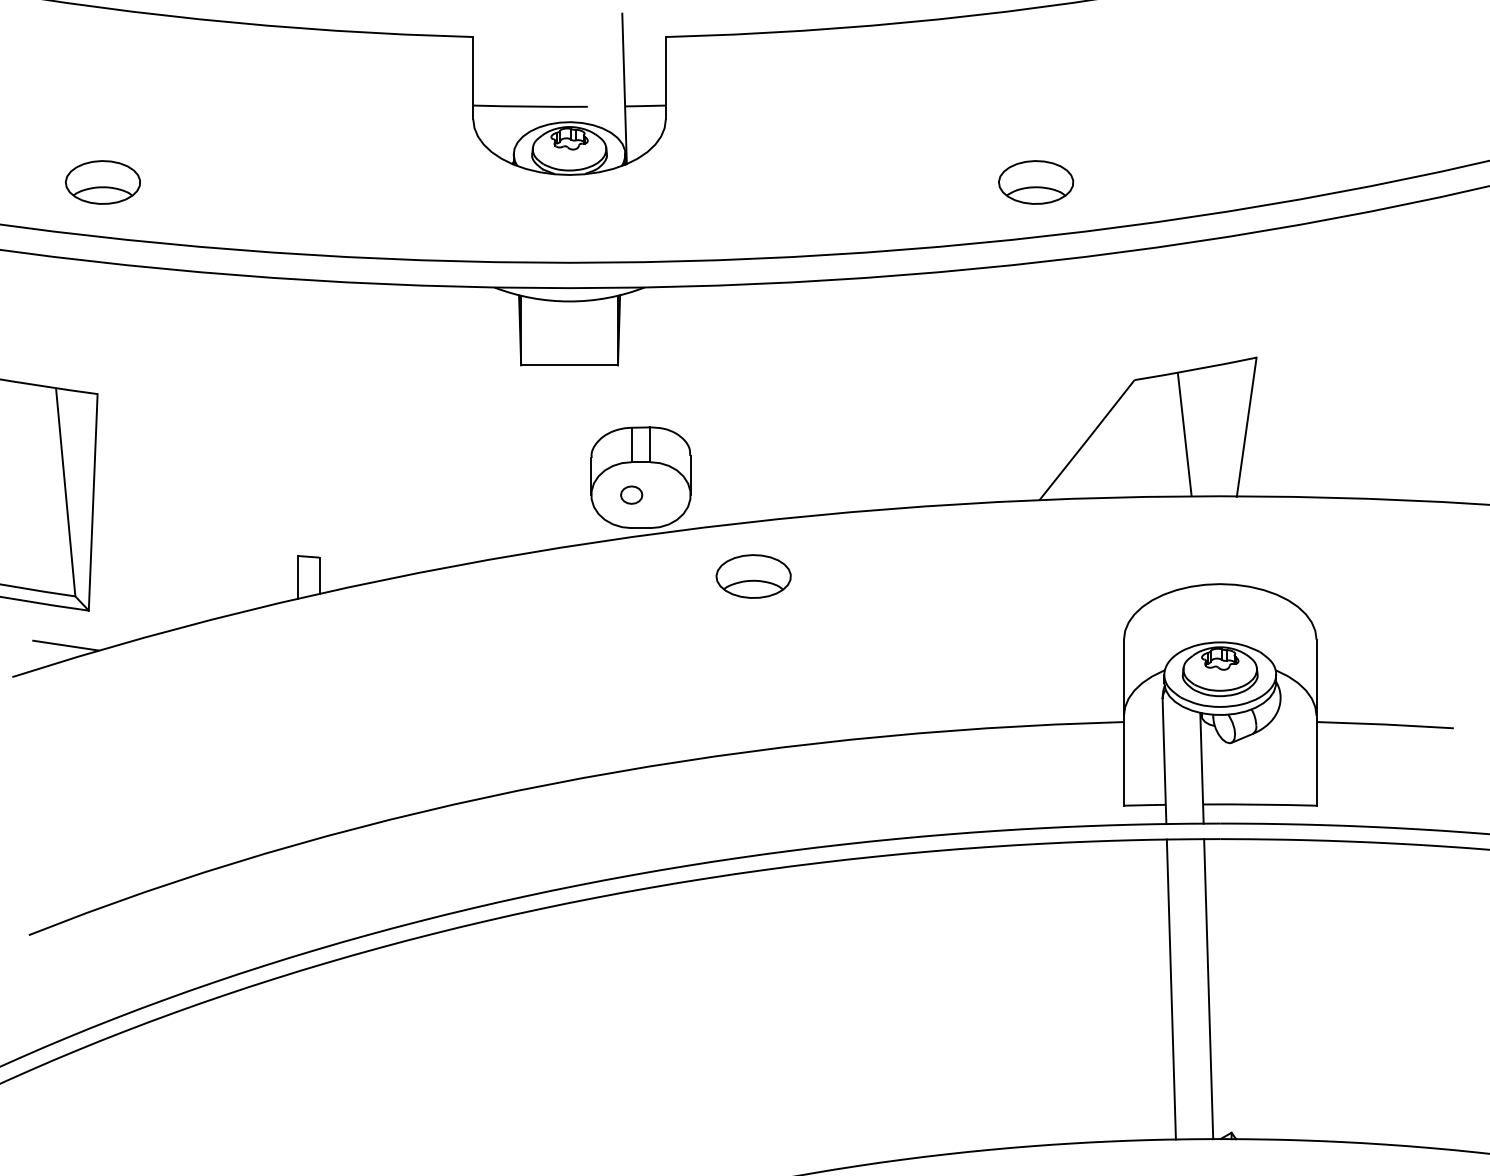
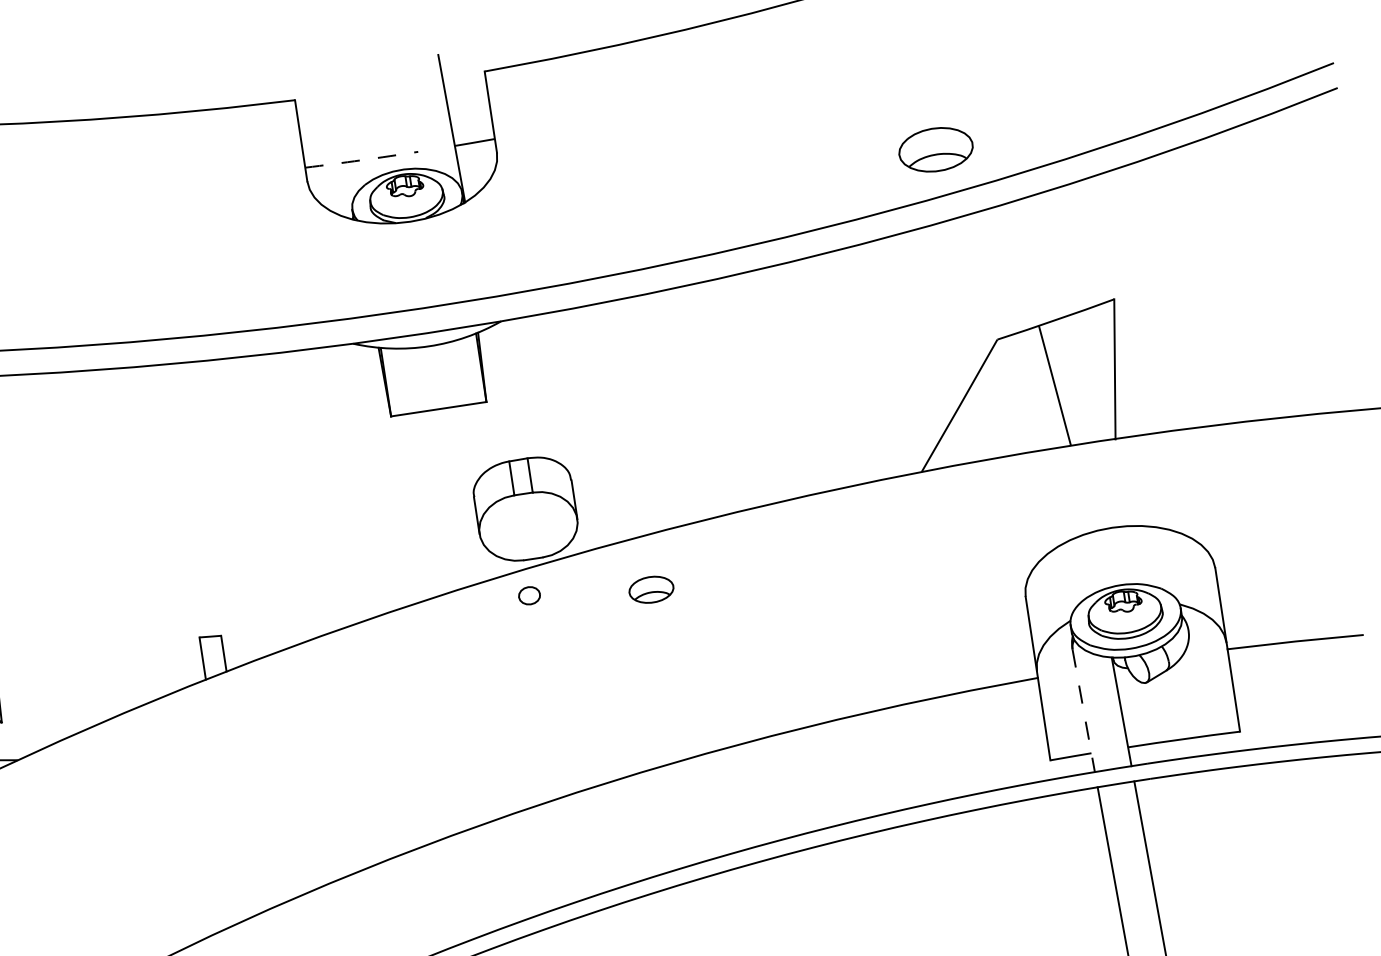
arc: (530, 106) -> (361, 160), solid -> dashed
part: (1036, 182) -> (936, 149), moved
part: (631, 494) -> (529, 595), moved
part: (753, 576) -> (651, 589), size x0.6
line: (1164, 761) -> (1083, 710), solid -> dashed

